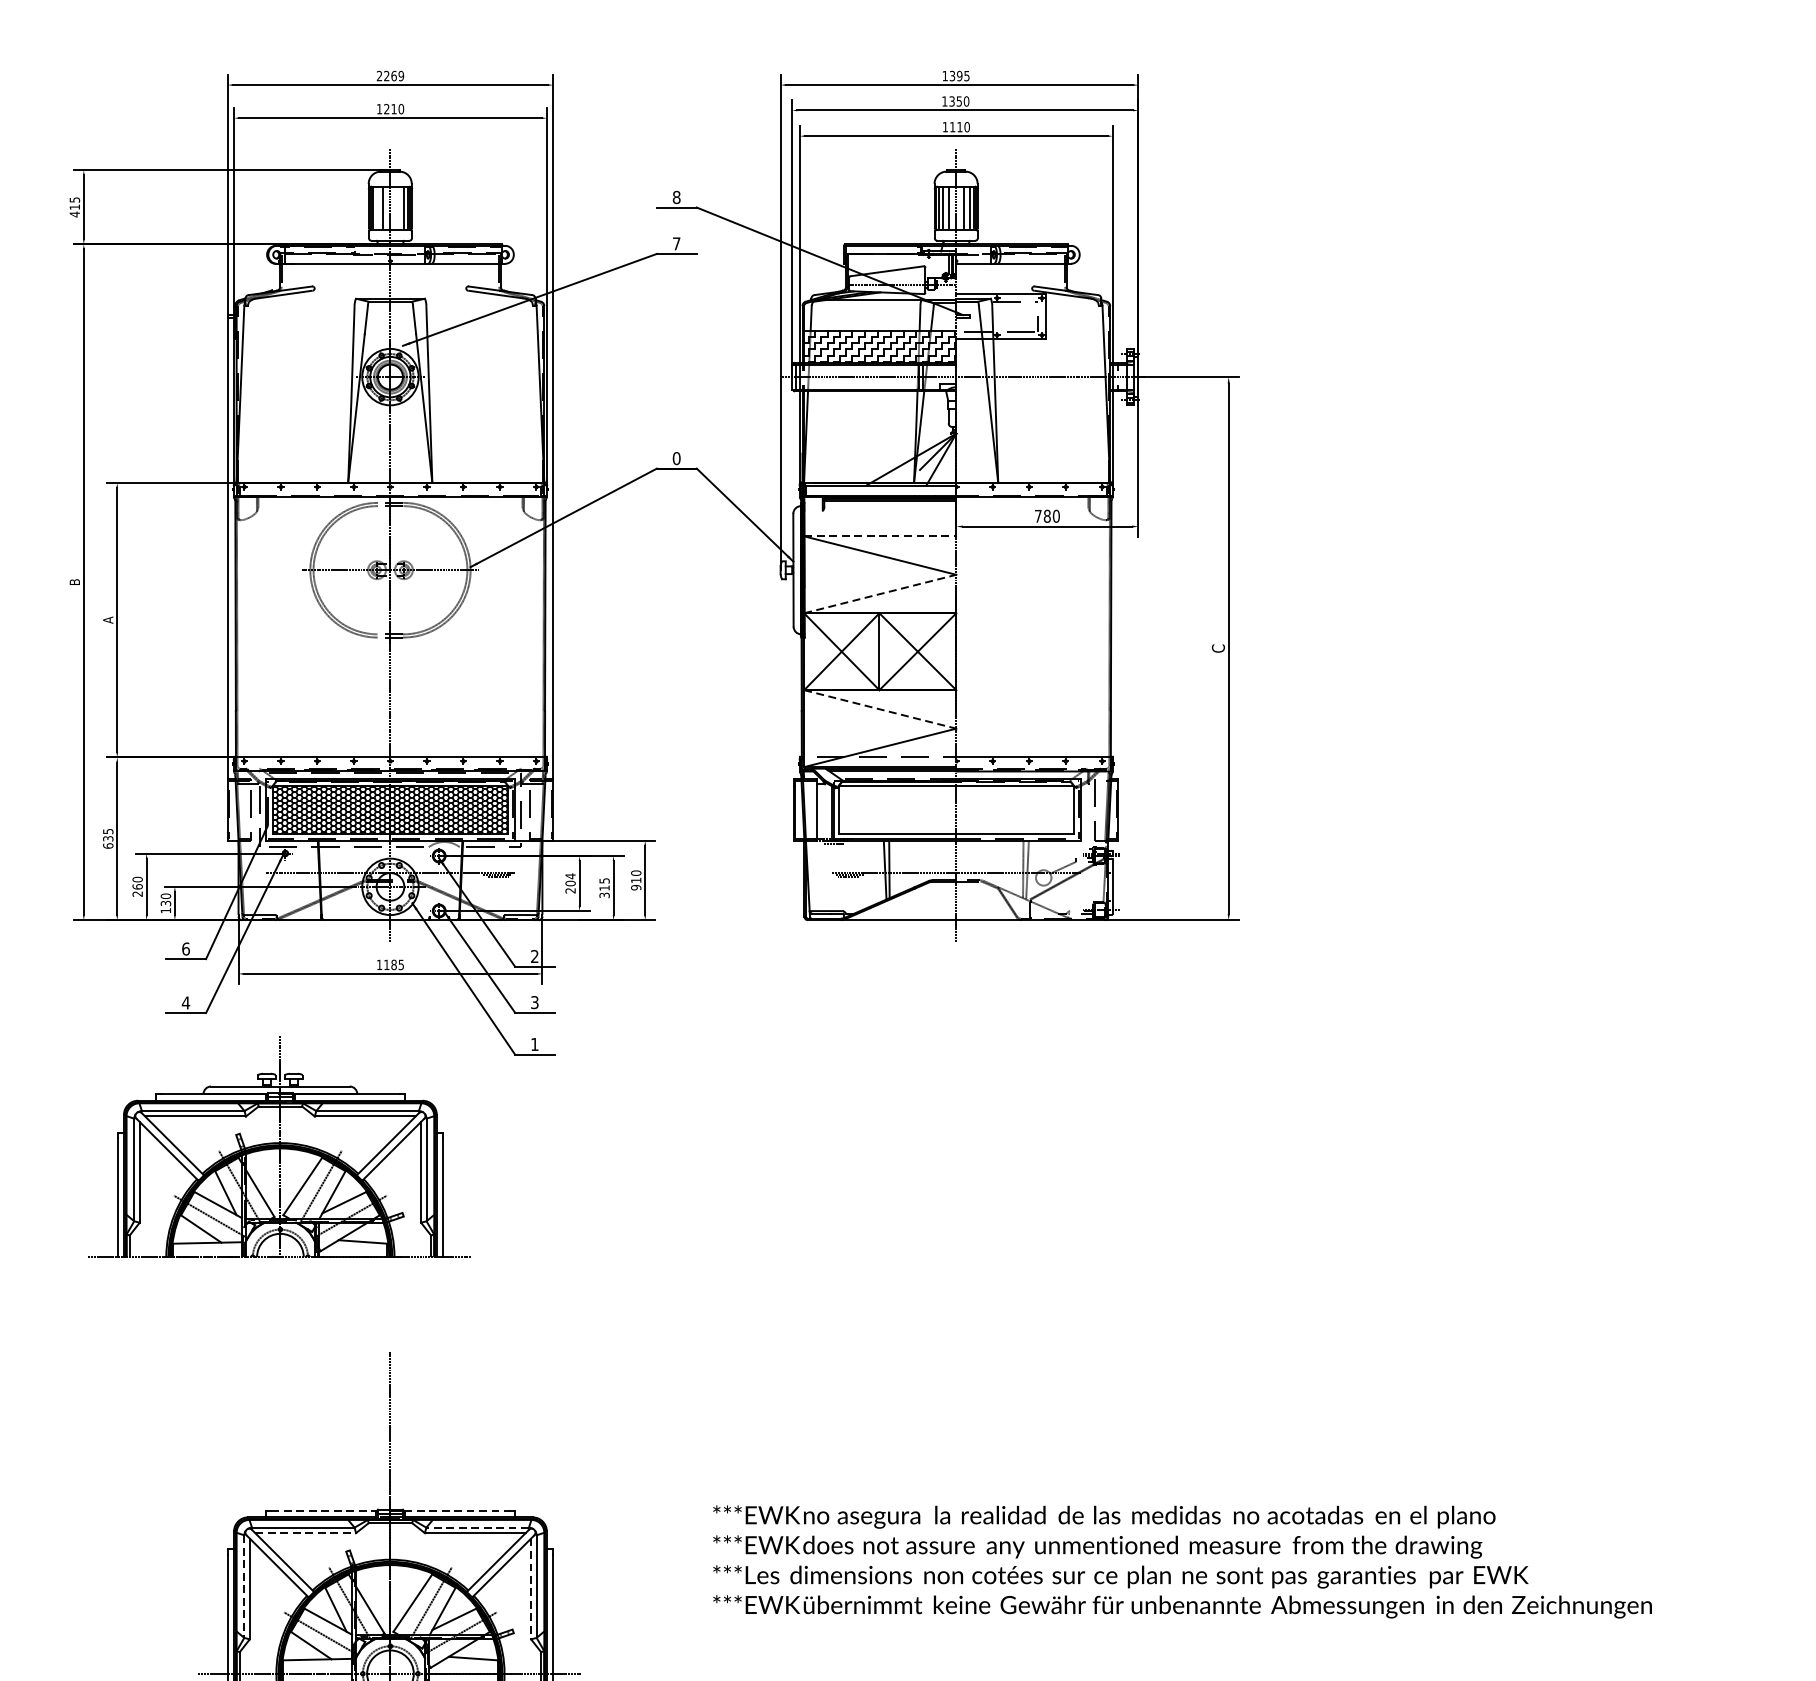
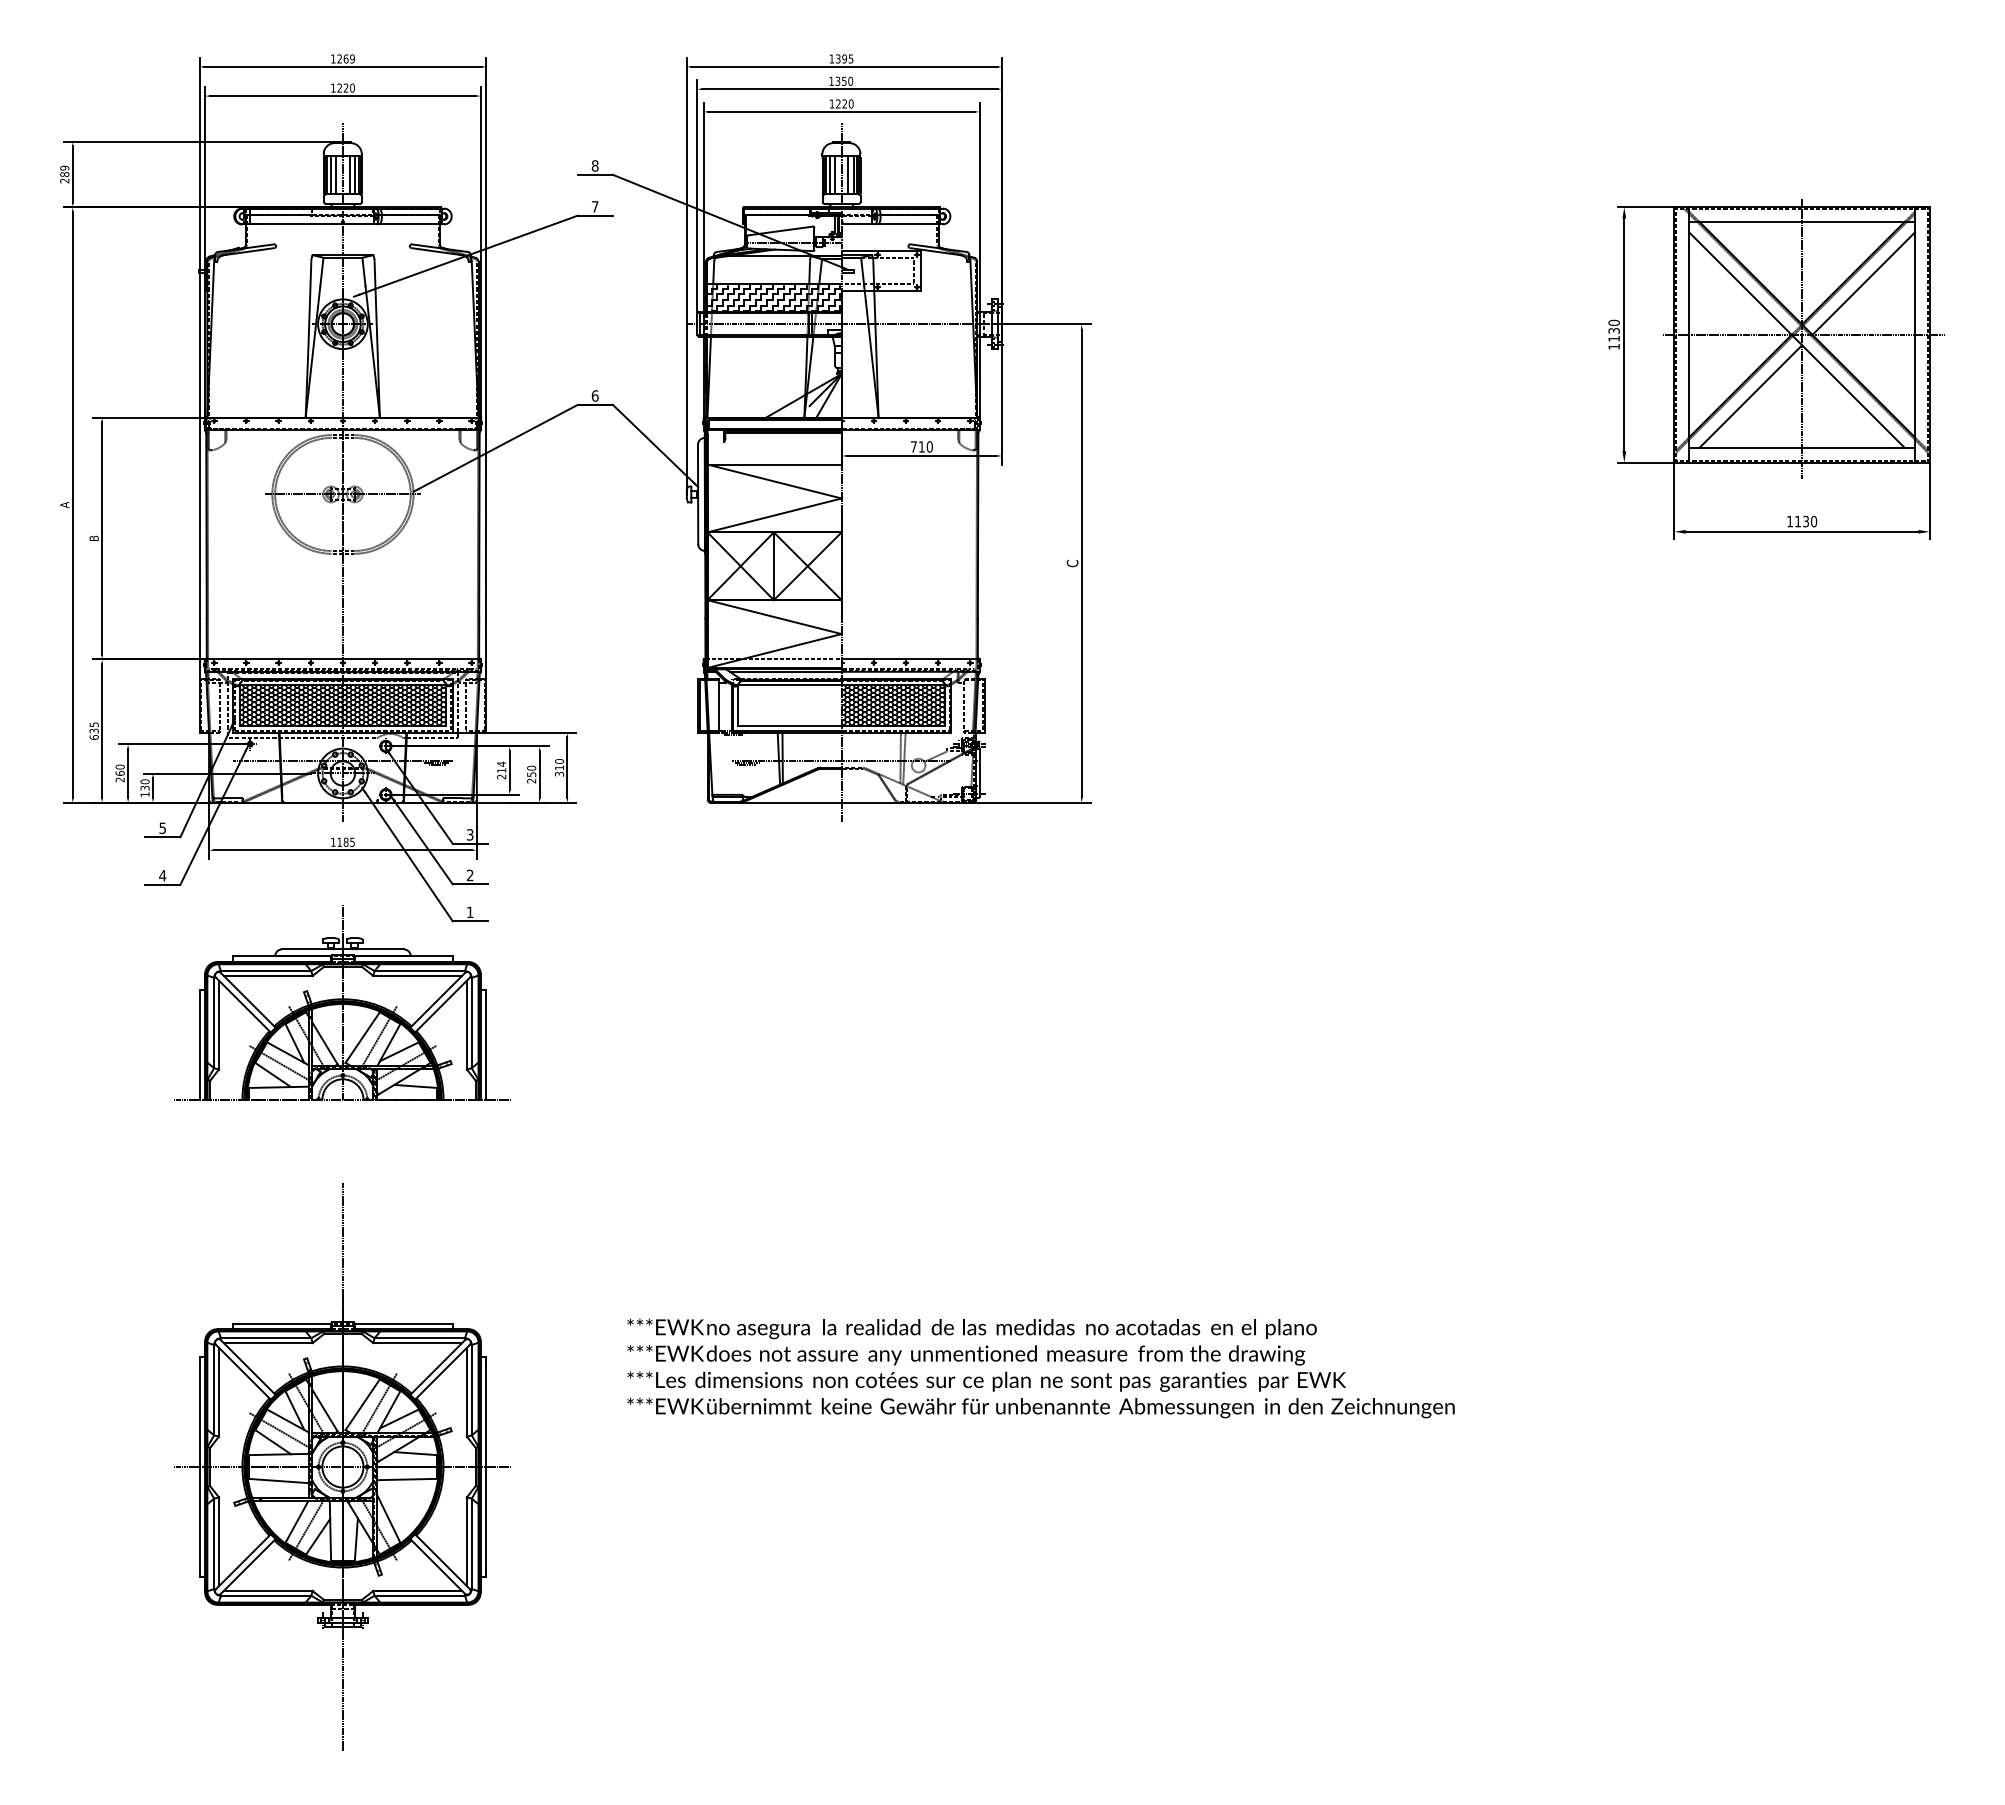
text: (379, 75) -> (333, 58), 2269 -> 1269
text: (393, 108) -> (345, 87), 1210 -> 1220
text: (956, 126) -> (841, 103), 1110 -> 1220
text: (74, 207) -> (64, 174), 415 -> 289
line: (377, 207) -> (331, 174), added
line: (397, 207) -> (349, 174), added
text: (677, 457) -> (595, 395), 0 -> 6
text: (1046, 515) -> (921, 446), 780 -> 710
line: (881, 536) -> (775, 464), dashed -> solid
text: (74, 582) -> (64, 505), B -> A
line: (881, 594) -> (775, 515), dashed -> solid
text: (107, 620) -> (93, 538), A -> B
line: (881, 709) -> (775, 617), dashed -> solid
hatch: (1014, 809) -> (892, 705), added
text: (570, 883) -> (501, 770), 204 -> 214
text: (636, 886) -> (559, 773), 910 -> 310
text: (604, 887) -> (531, 774), 315 -> 250
text: (185, 949) -> (162, 828), 6 -> 5
text: (535, 957) -> (470, 835), 2 -> 3
text: (535, 1002) -> (470, 875), 3 -> 2
part: (279, 1146) -> (342, 1002), moved
line: (324, 1510) -> (284, 1323), dashed -> solid
line: (456, 1510) -> (401, 1323), dashed -> solid
line: (477, 1527) -> (419, 1338), dashed -> solid
line: (305, 1533) -> (268, 1343), dashed -> solid
line: (244, 1586) -> (214, 1390), dashed -> solid
line: (530, 1589) -> (466, 1392), dashed -> solid

